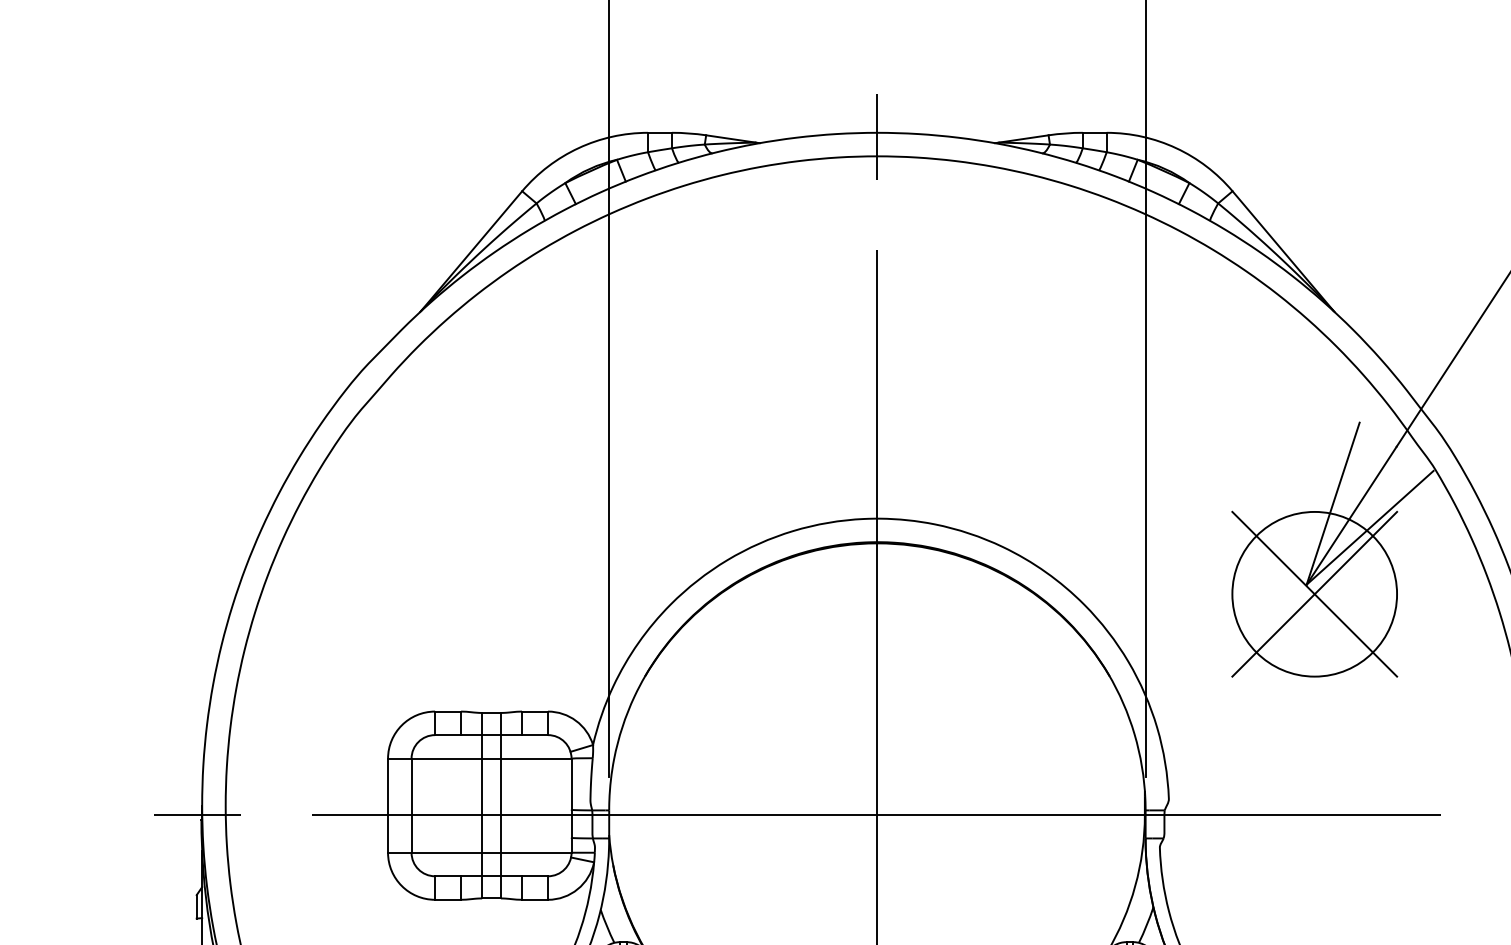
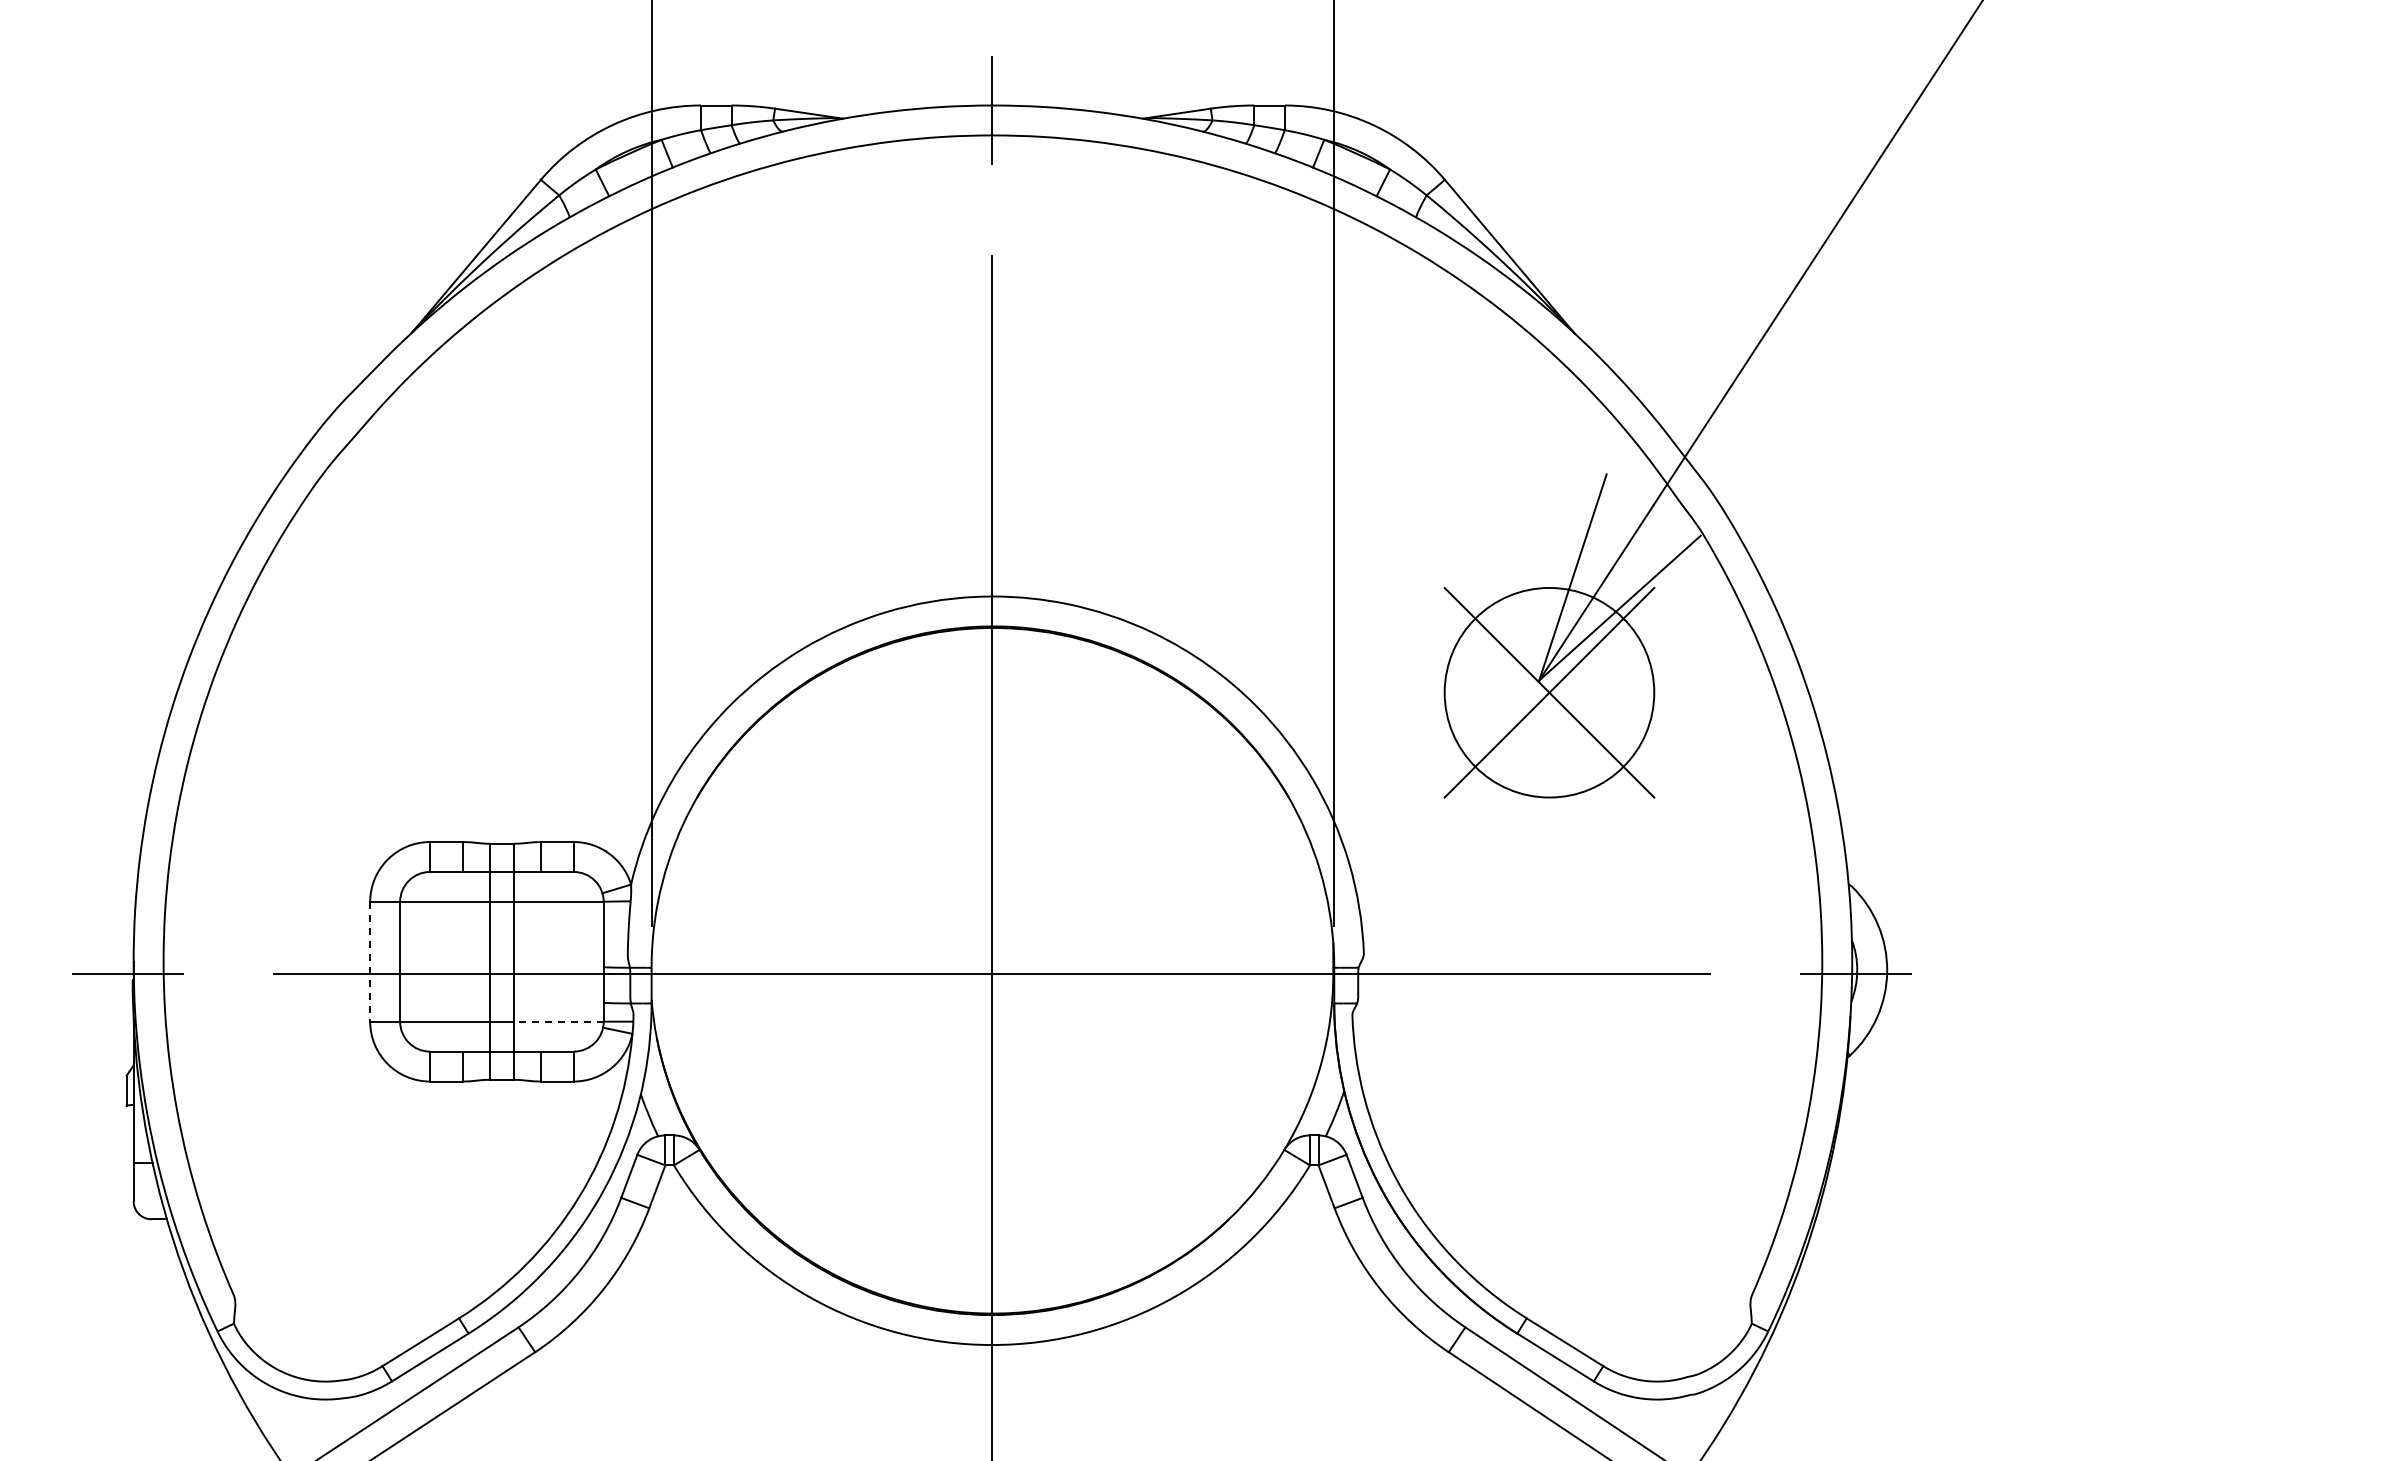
line: (388, 805) -> (370, 961), solid -> dashed
line: (536, 852) -> (558, 1021), solid -> dashed

